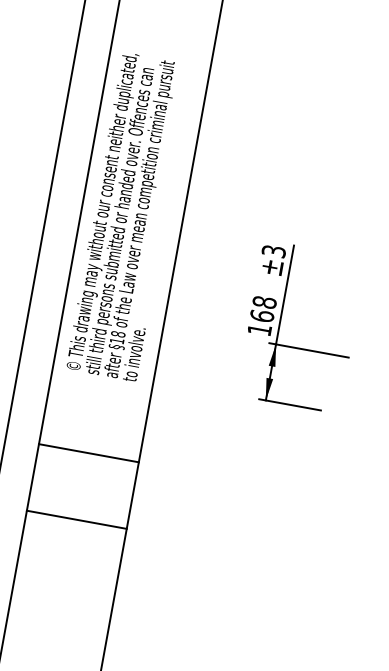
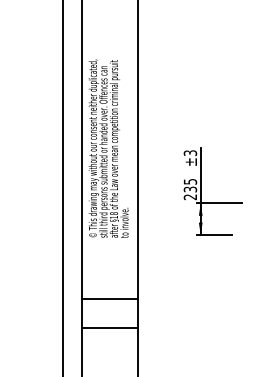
text: (262, 316) -> (190, 189), 168 -> 235
line: (88, 453) -> (109, 299), moved
line: (76, 519) -> (109, 328), moved

